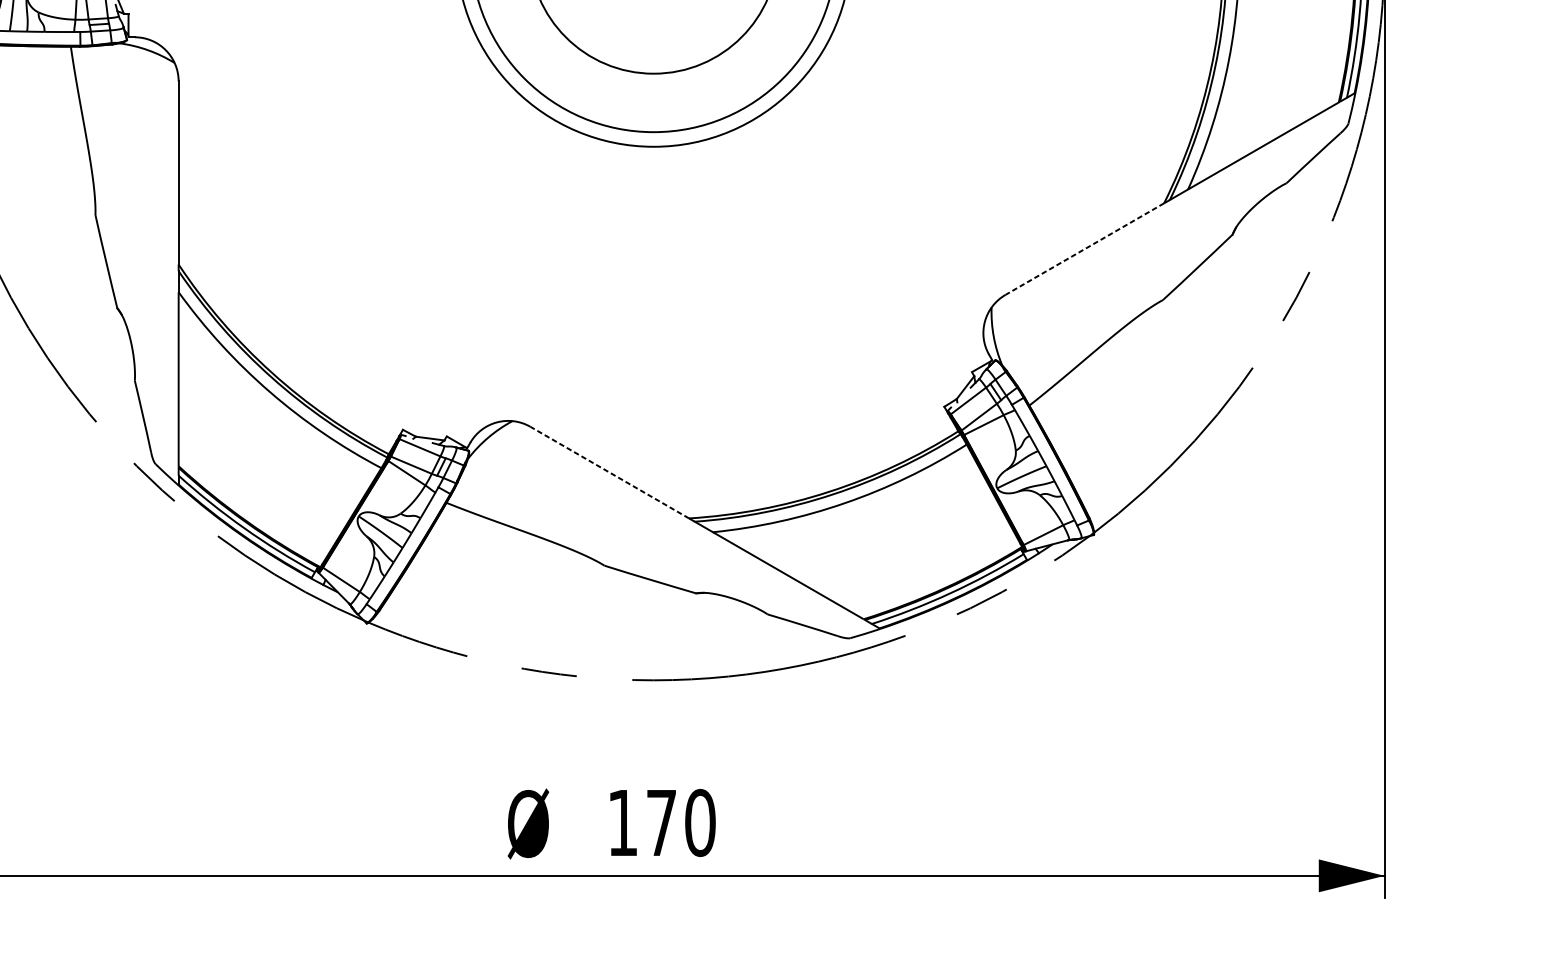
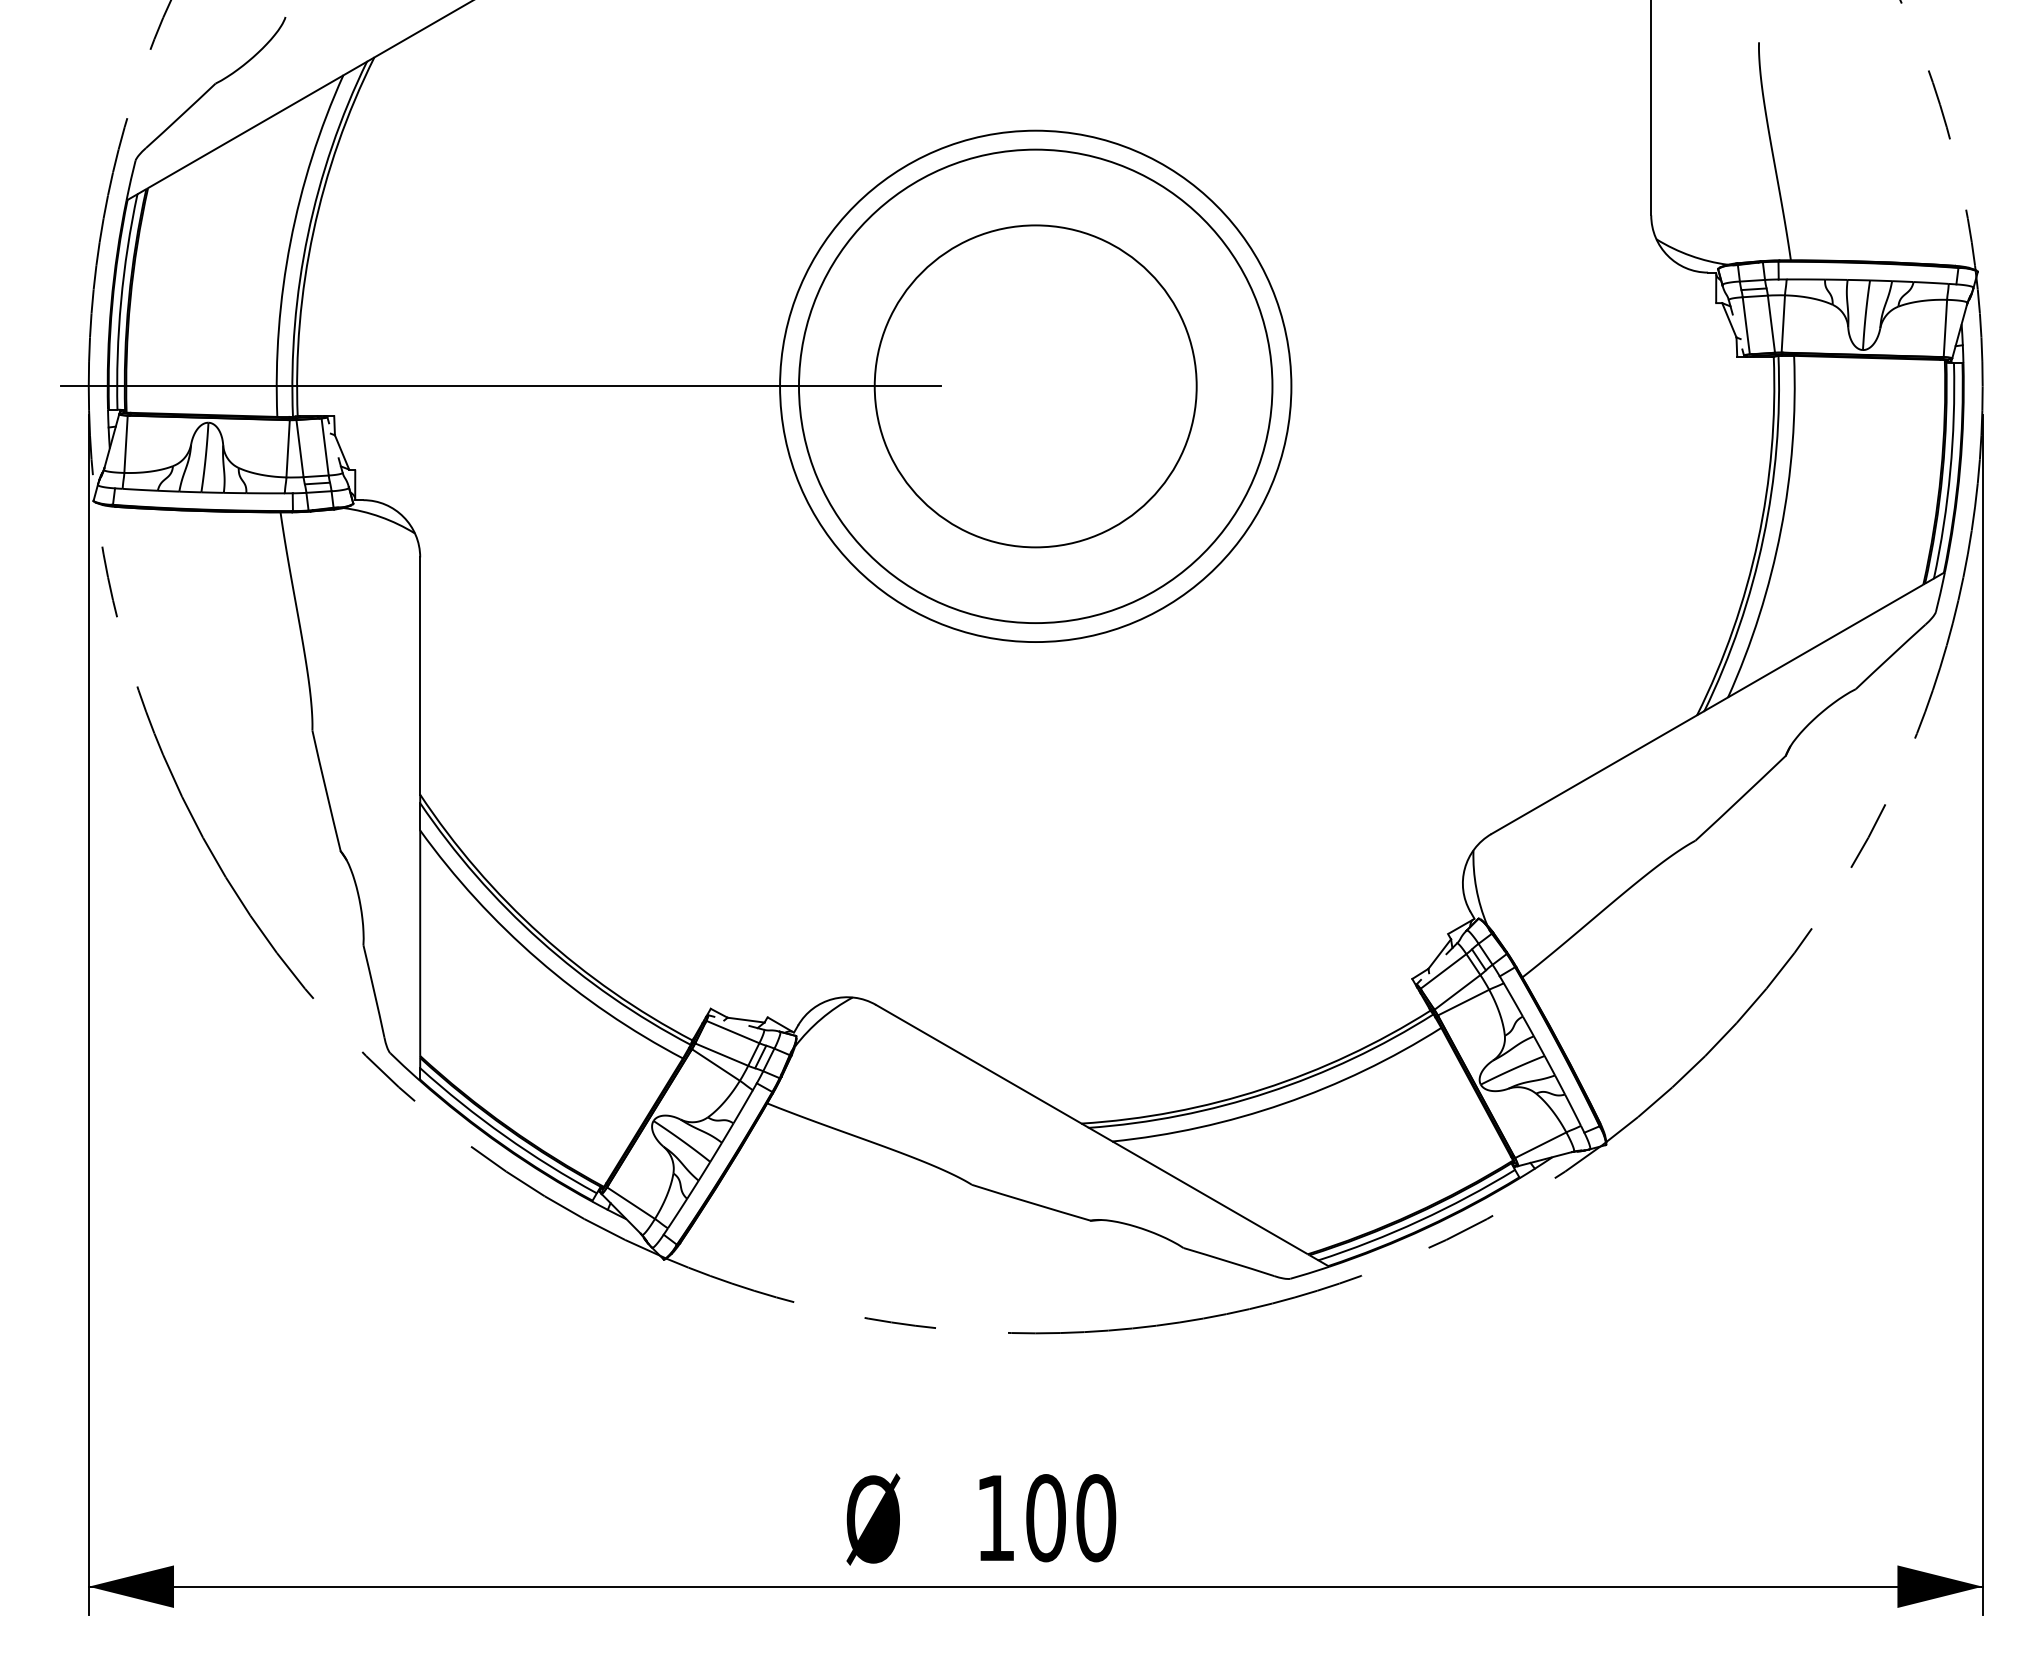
line: (1084, 249) -> (1594, 774), dashed -> solid
line: (609, 472) -> (978, 1064), dashed -> solid
text: (661, 823) -> (1045, 1518), 170 -> 100

